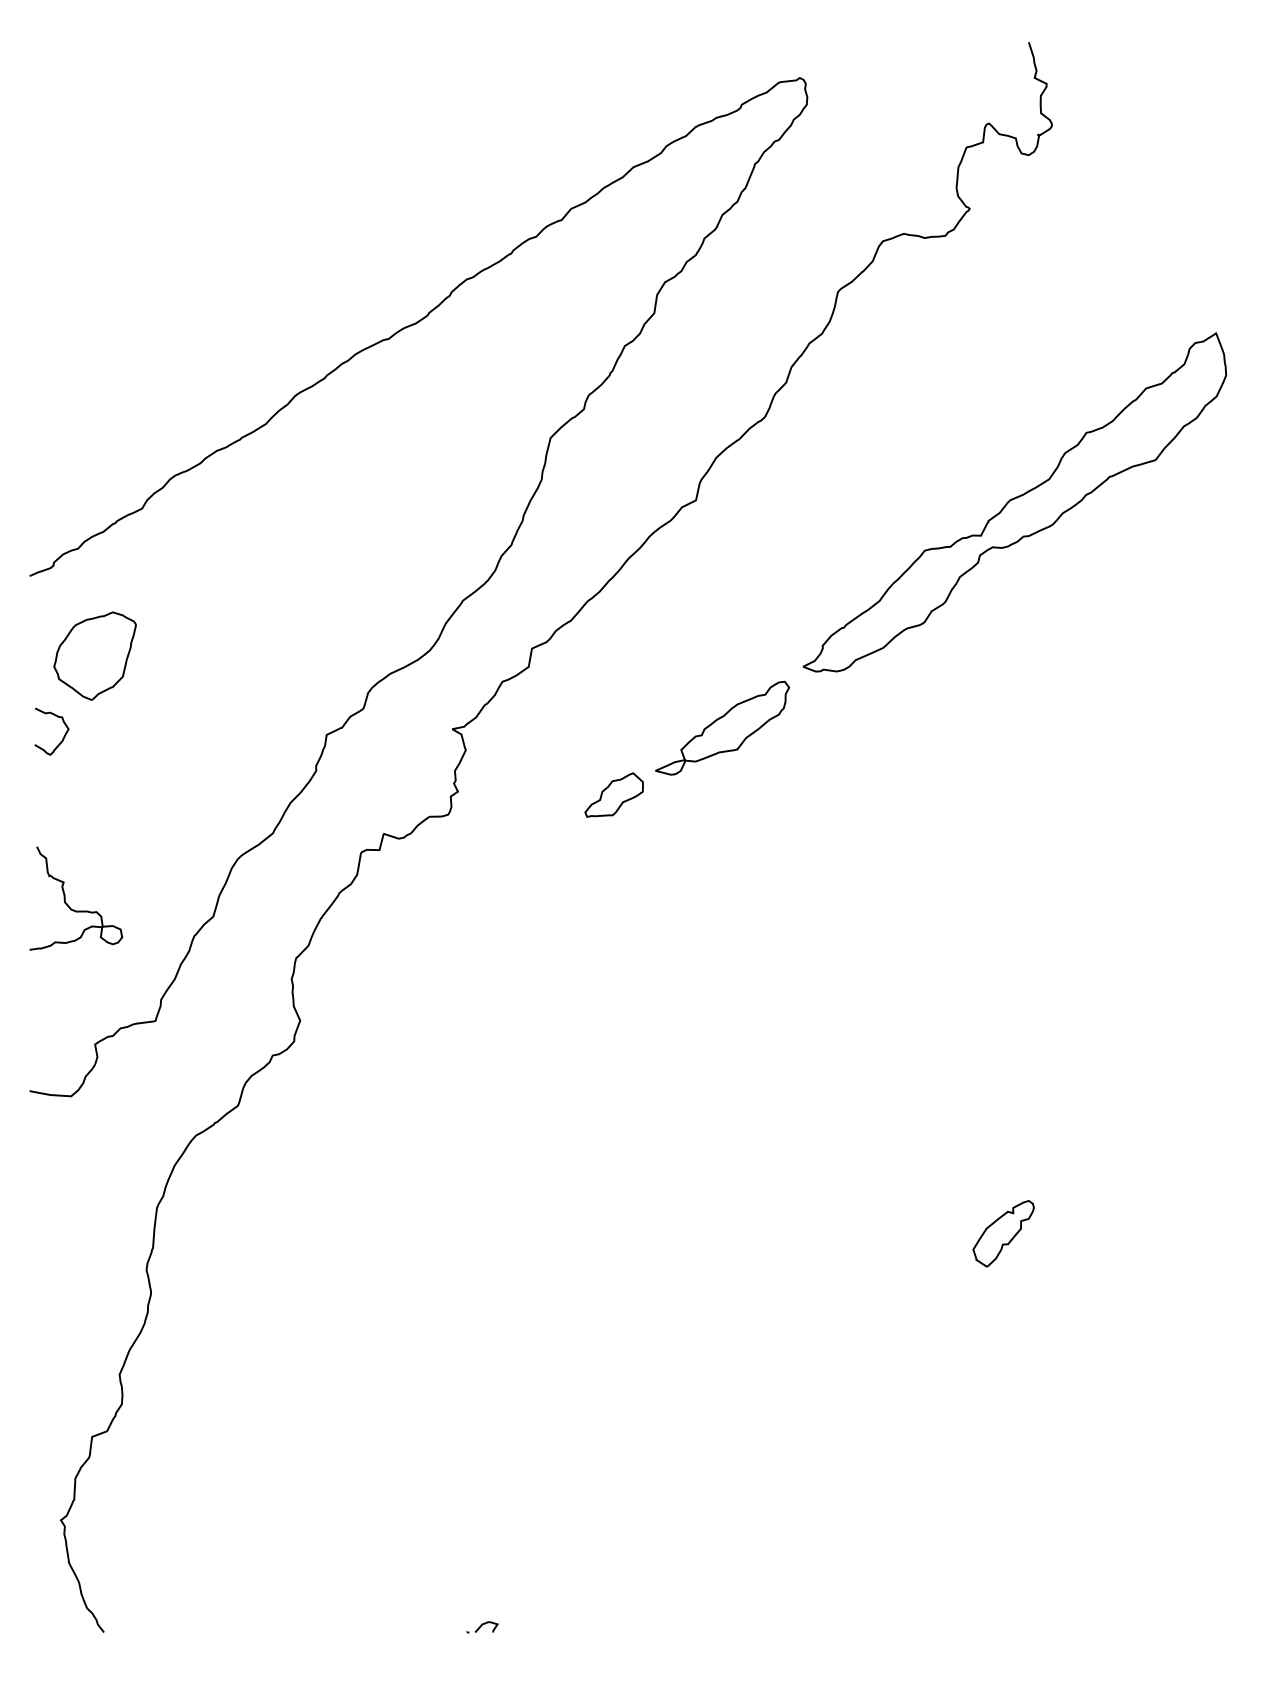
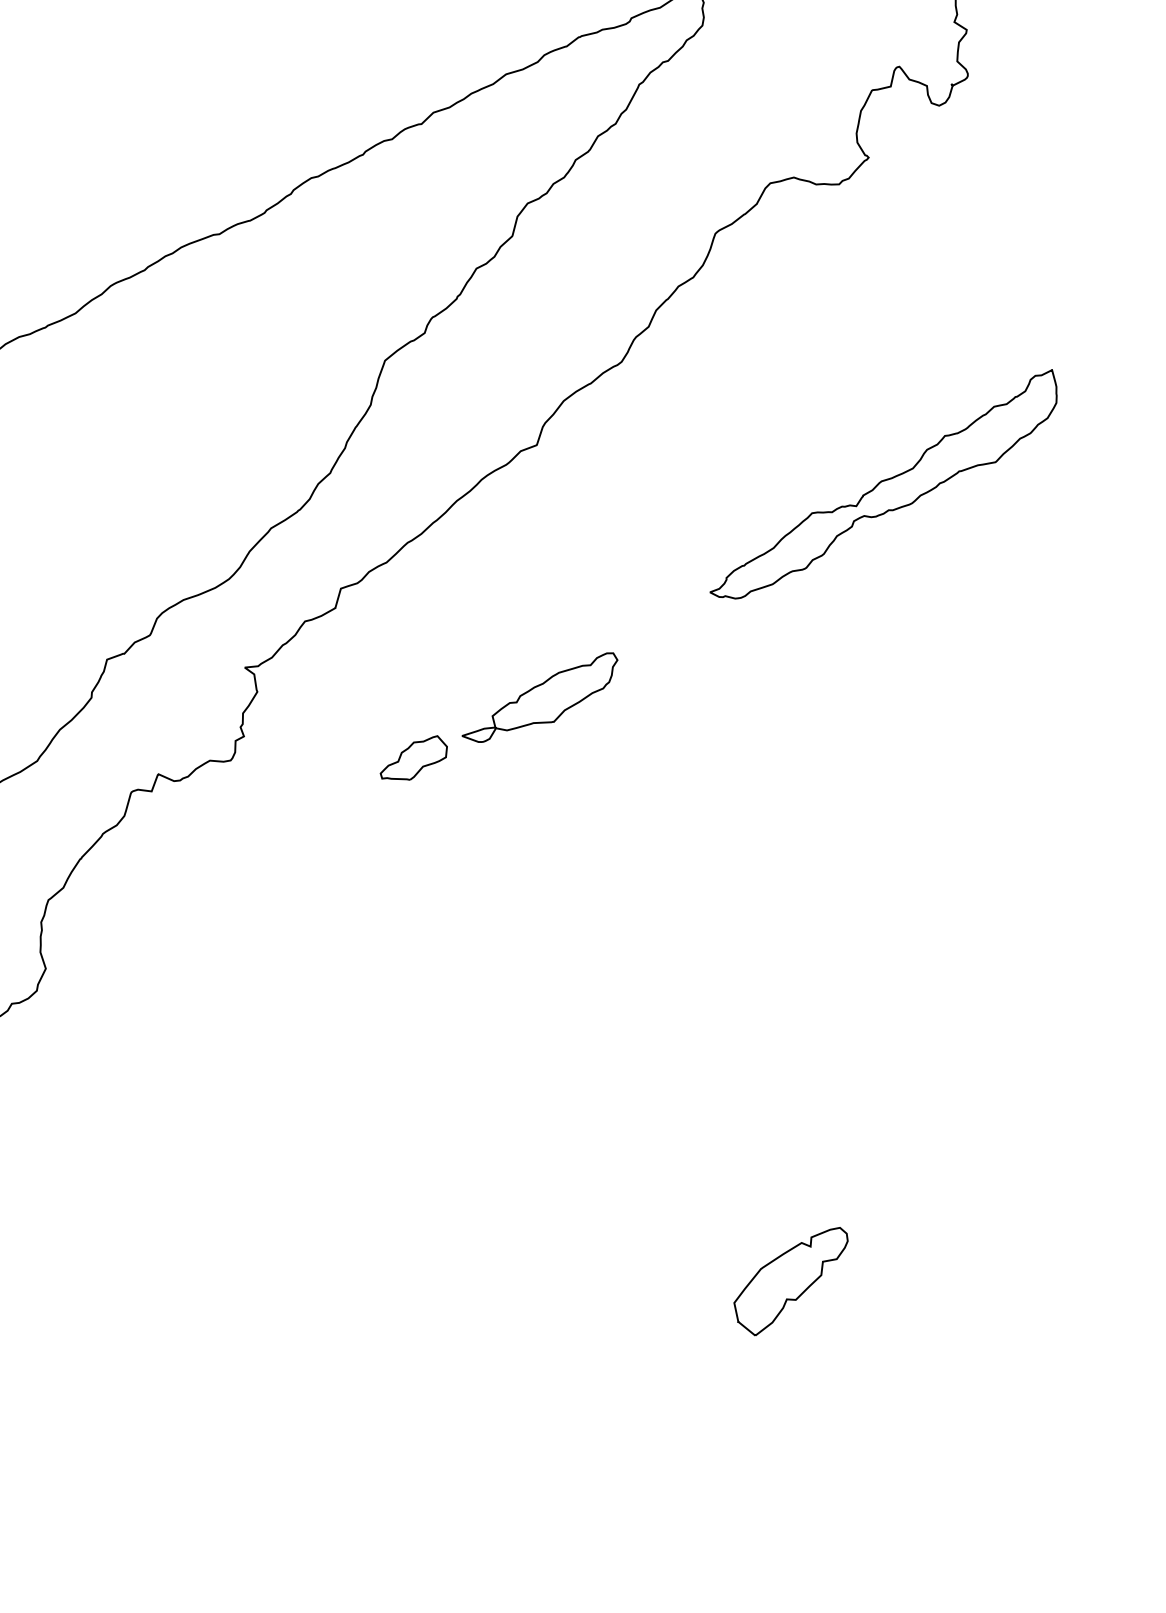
part: (1014, 502) -> (884, 483), size x0.7
part: (1003, 1233) -> (789, 1280), size x1.6

